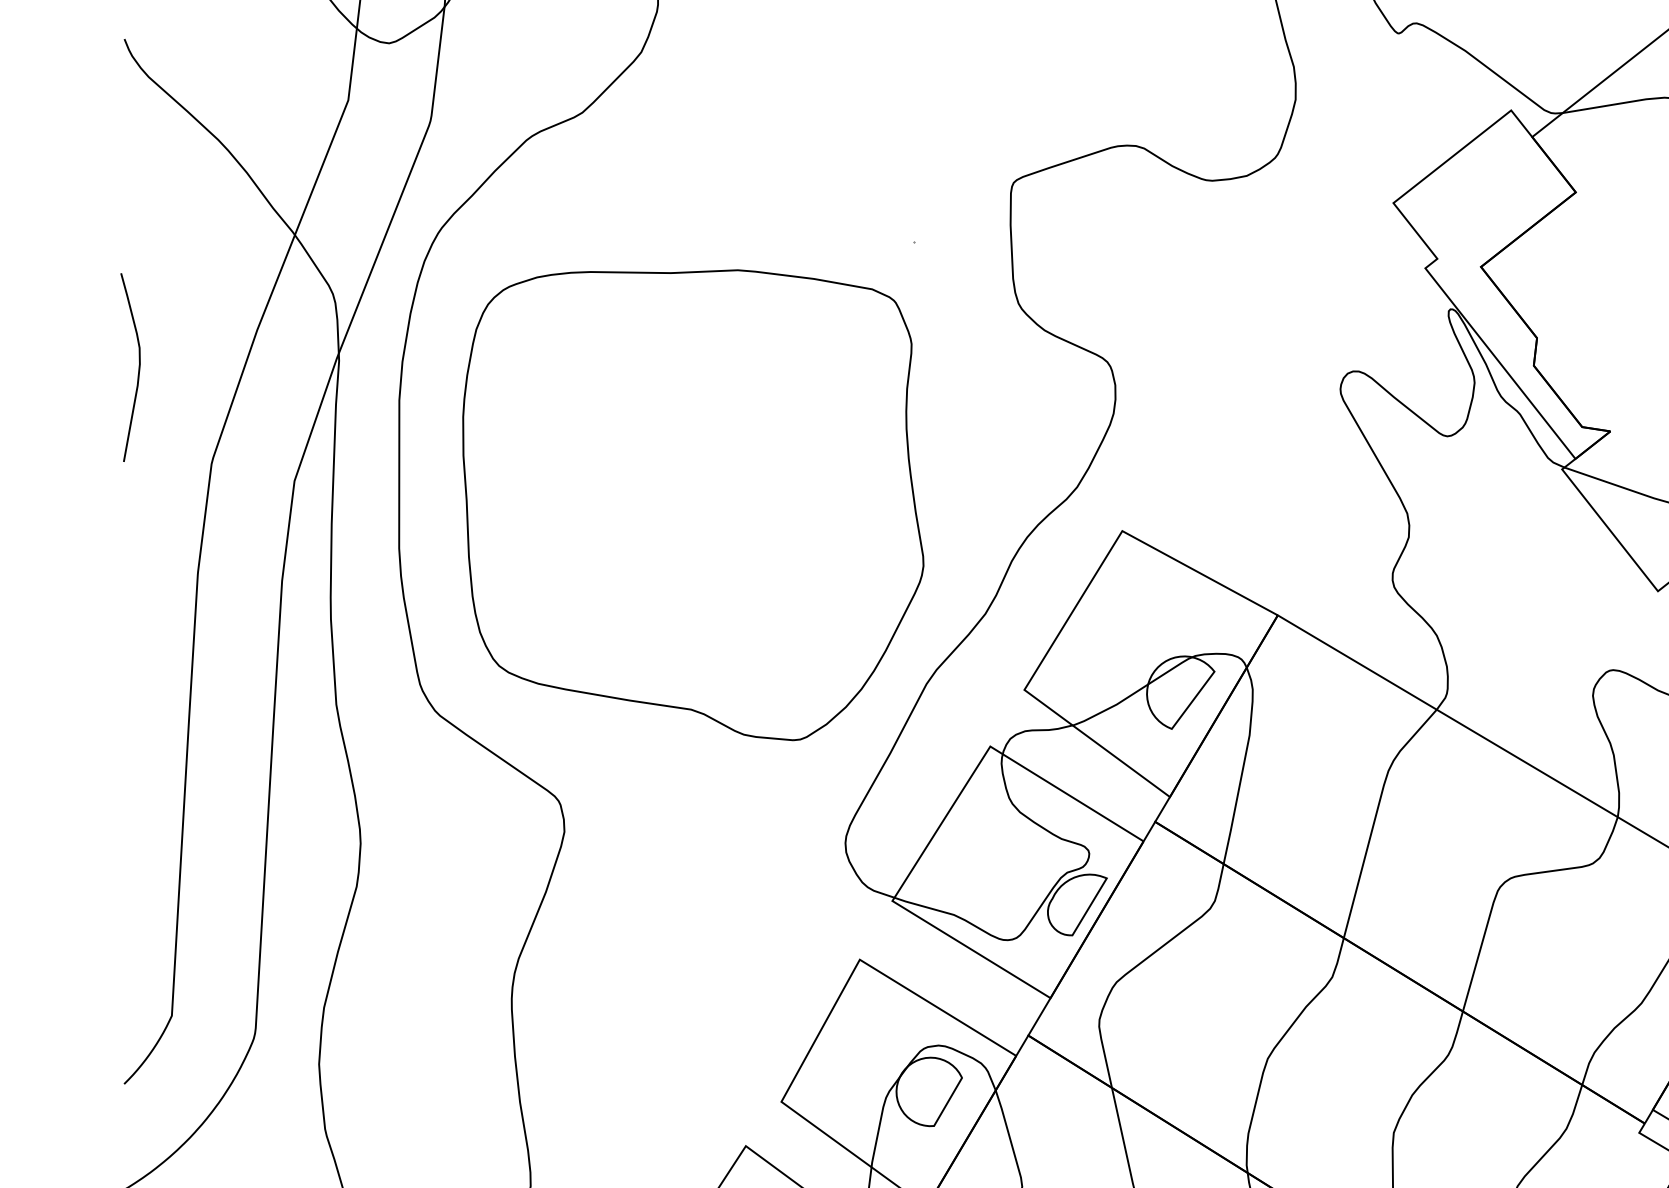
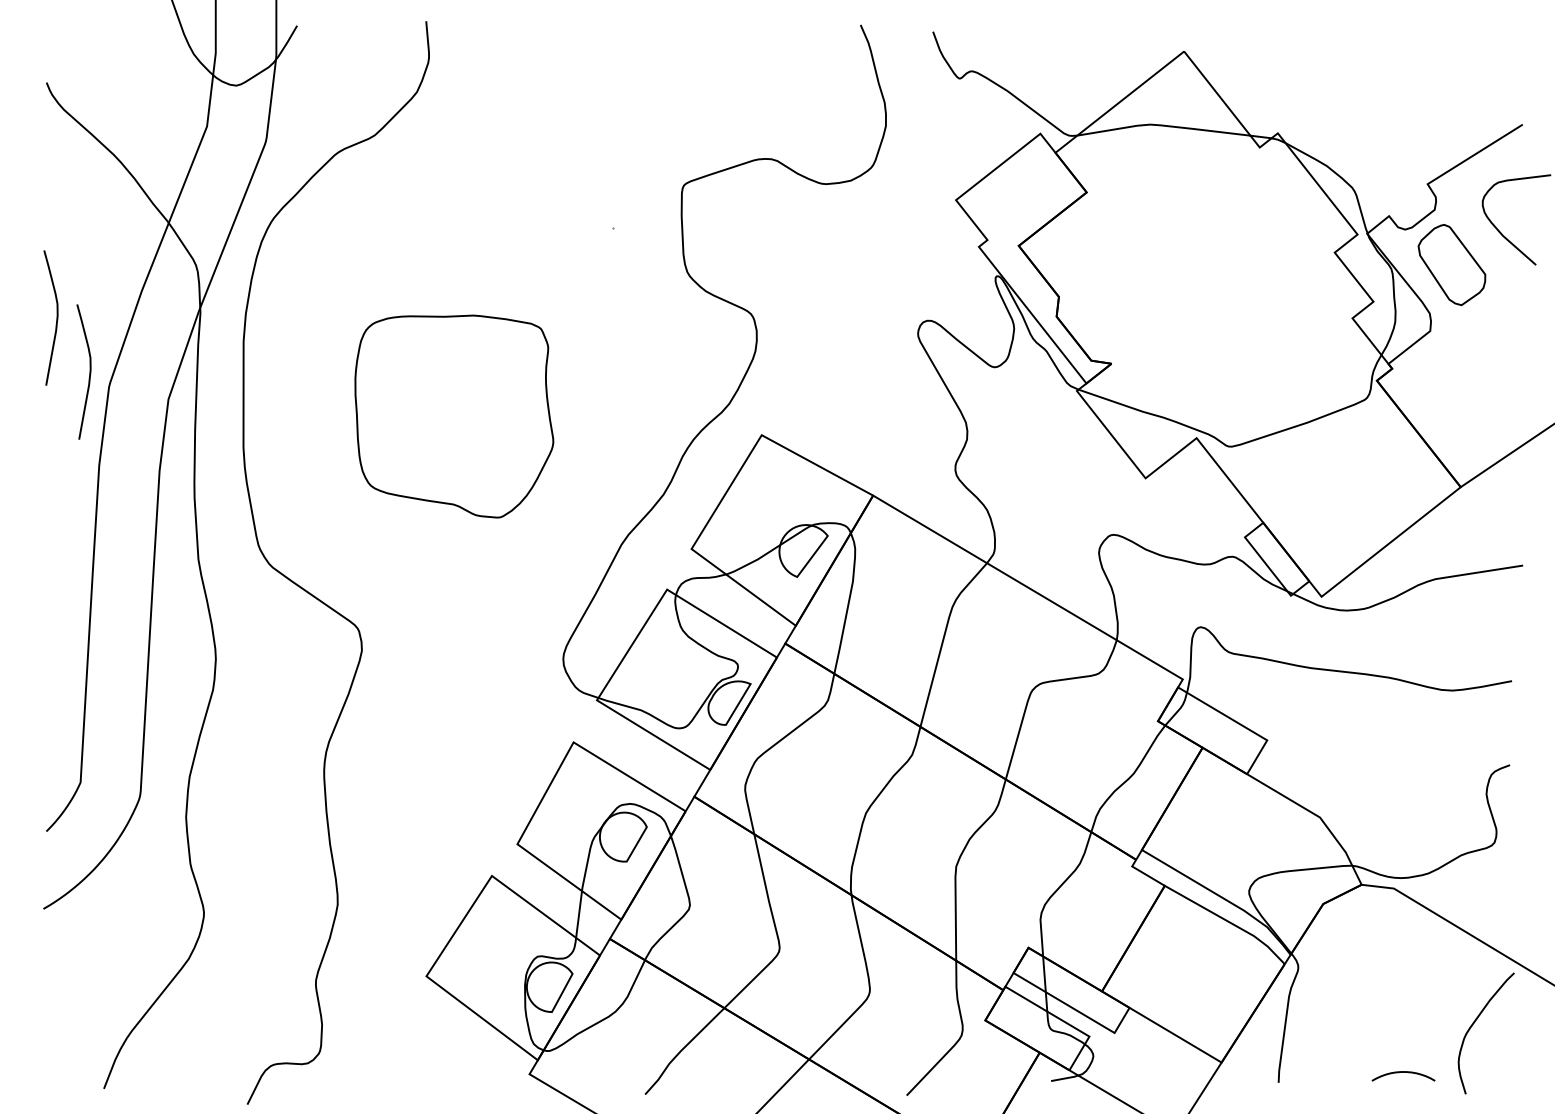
curve: (184, 442) -> (89, 371), added
part: (693, 504) -> (454, 416), size x0.6

